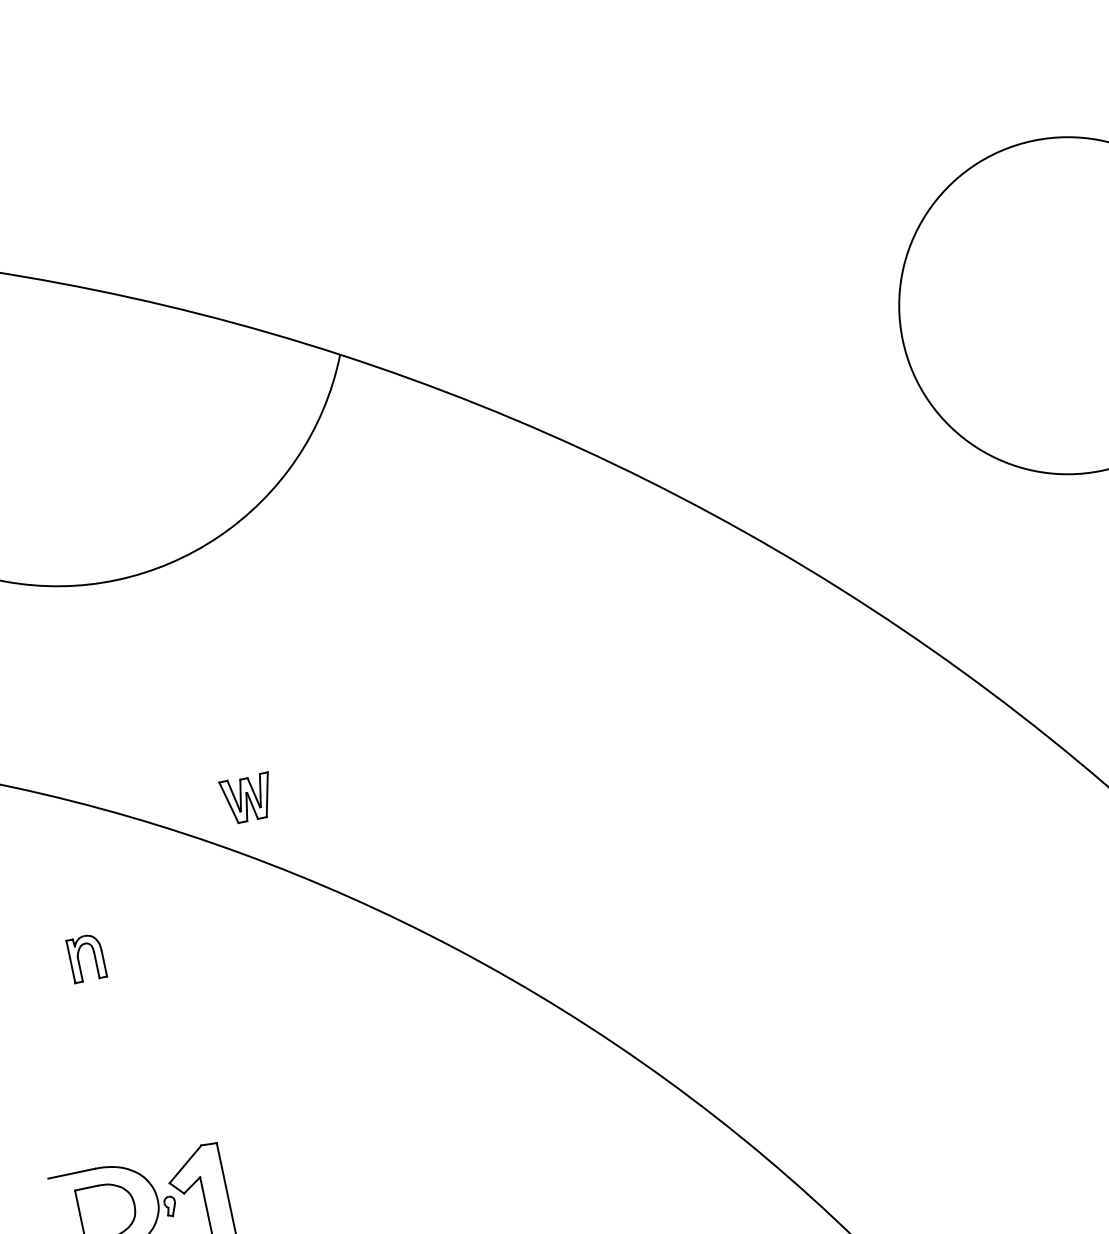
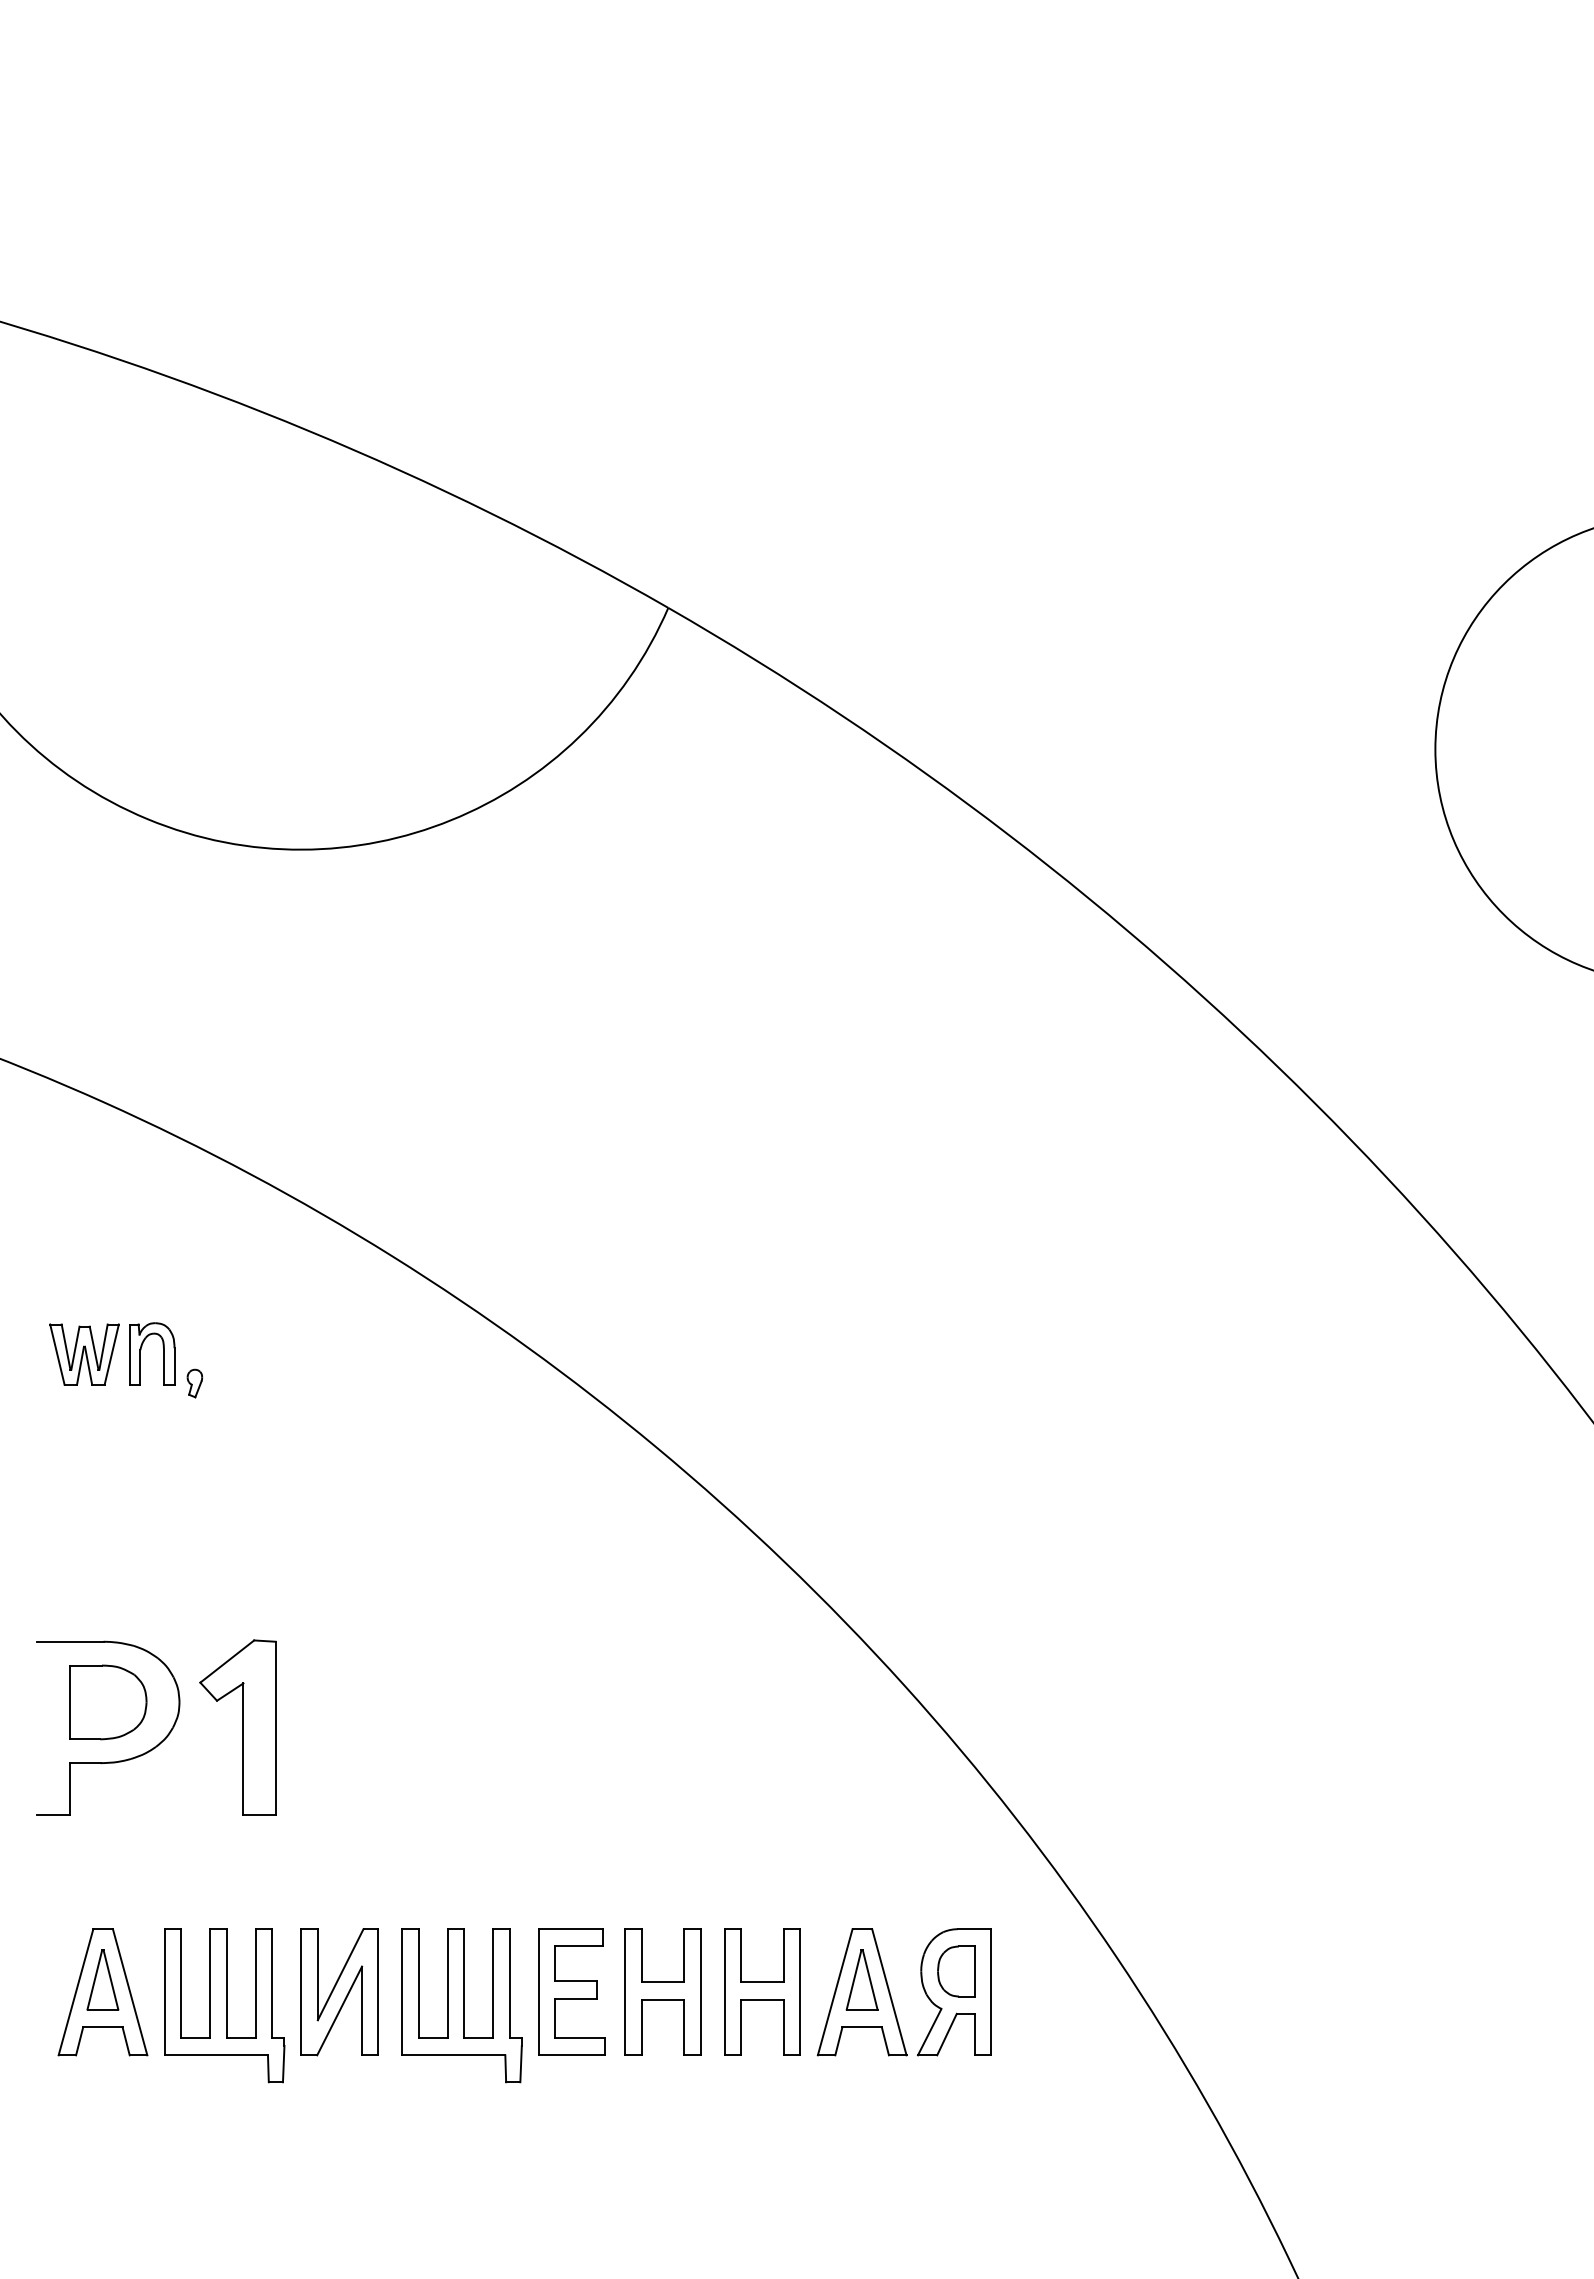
part: (248, 798) -> (84, 1354), moved
part: (170, 1206) -> (194, 1383), moved

